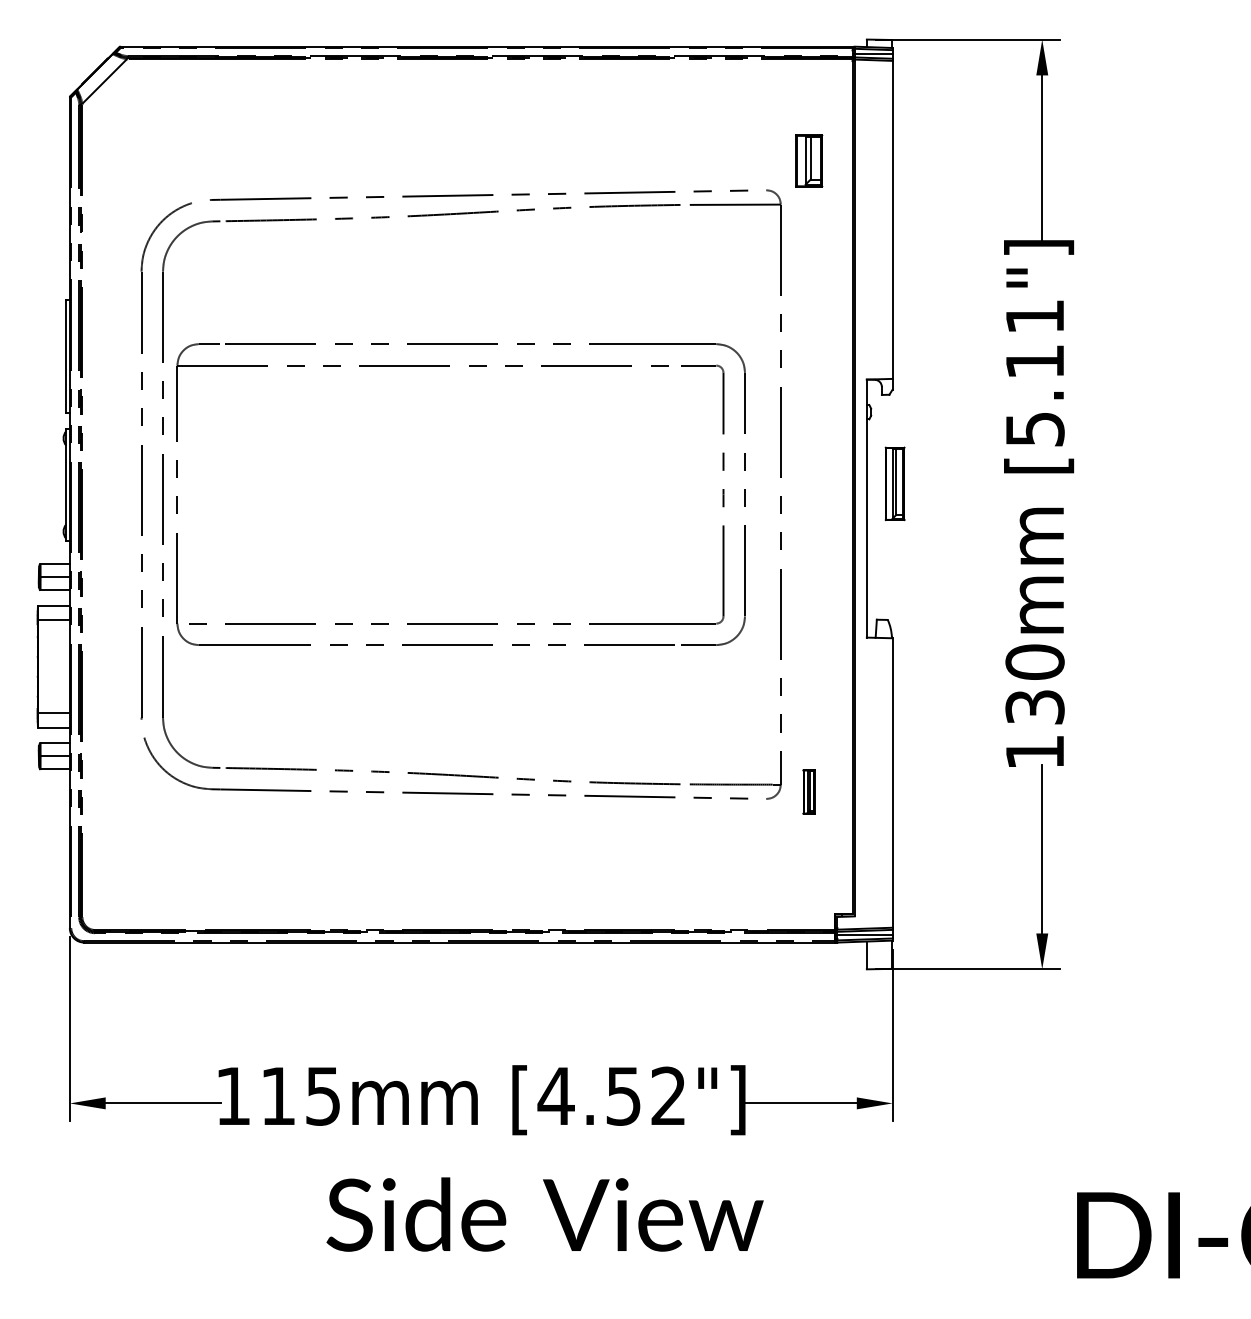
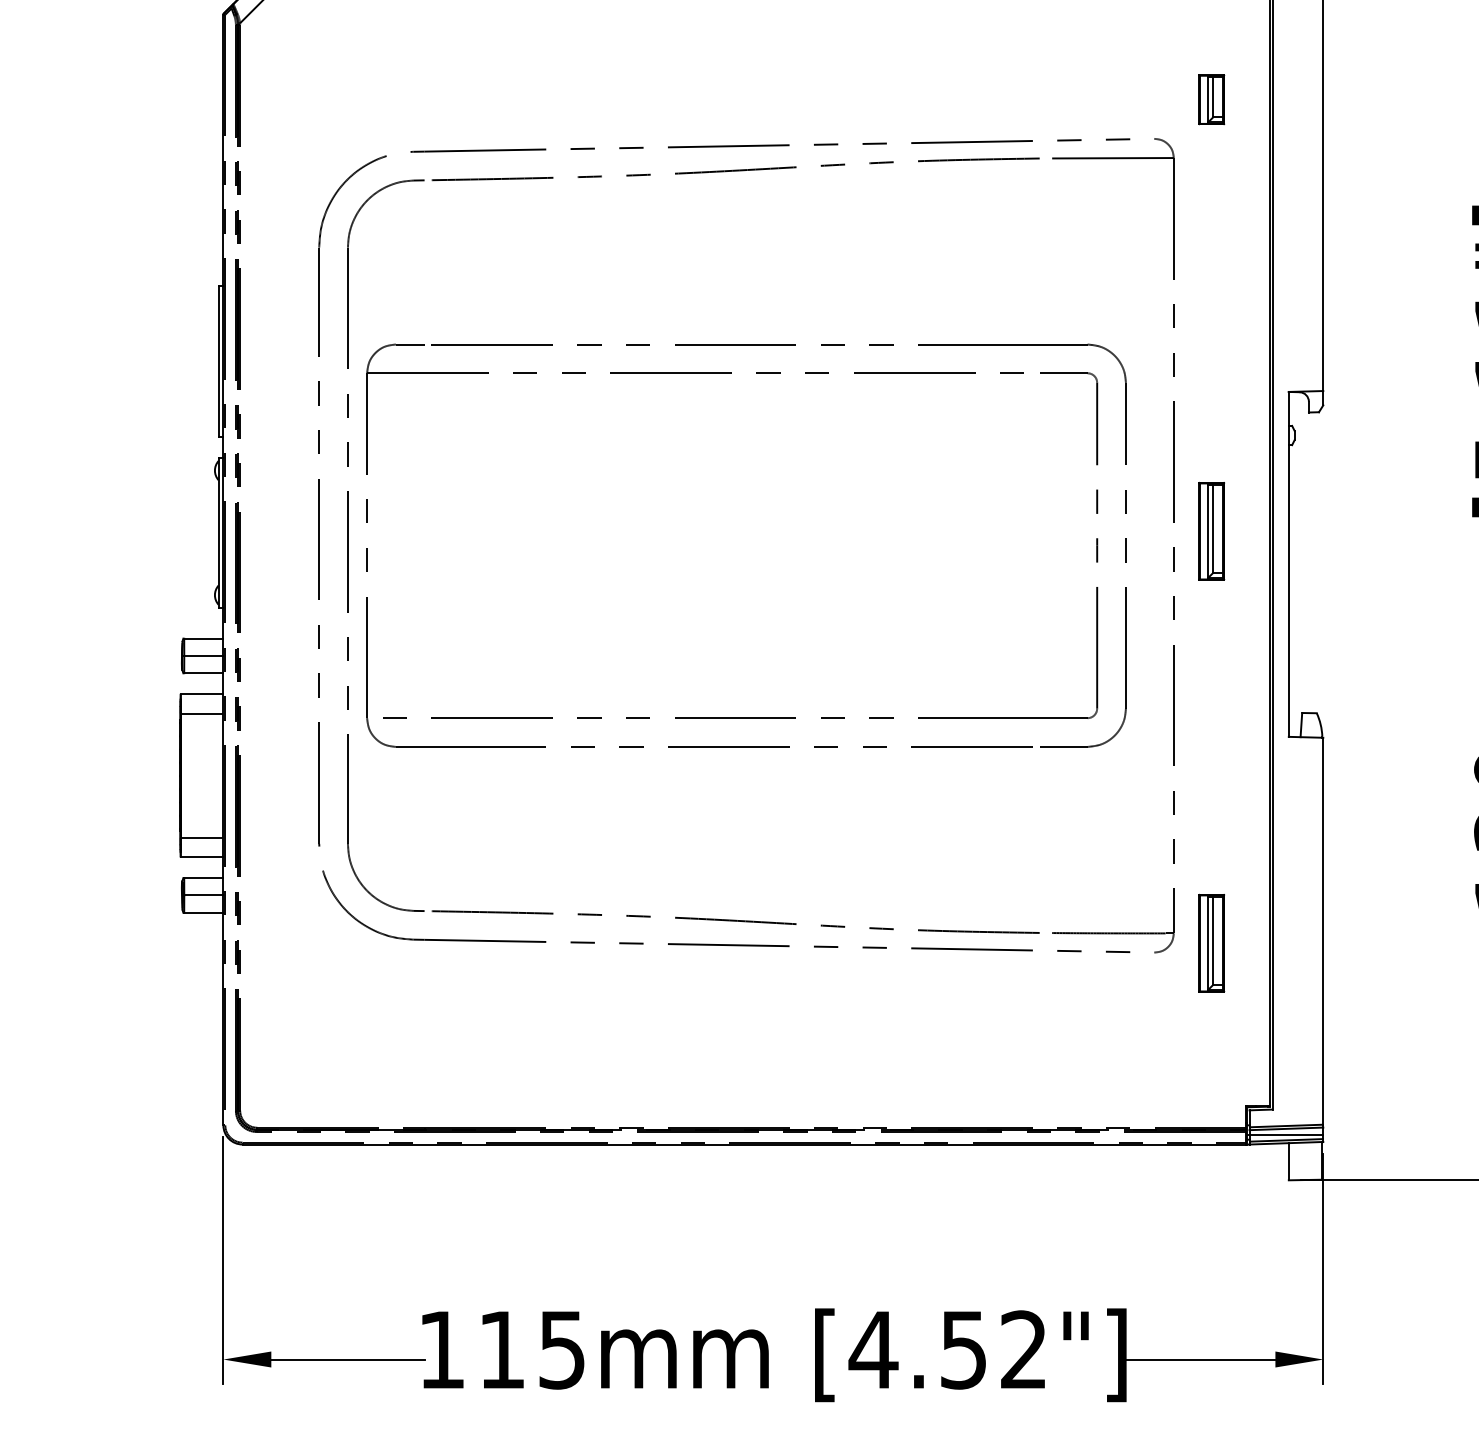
part: (808, 160) -> (1210, 99), size x0.71
part: (894, 483) -> (1210, 530), moved
part: (808, 791) -> (1210, 942), size x1.67

